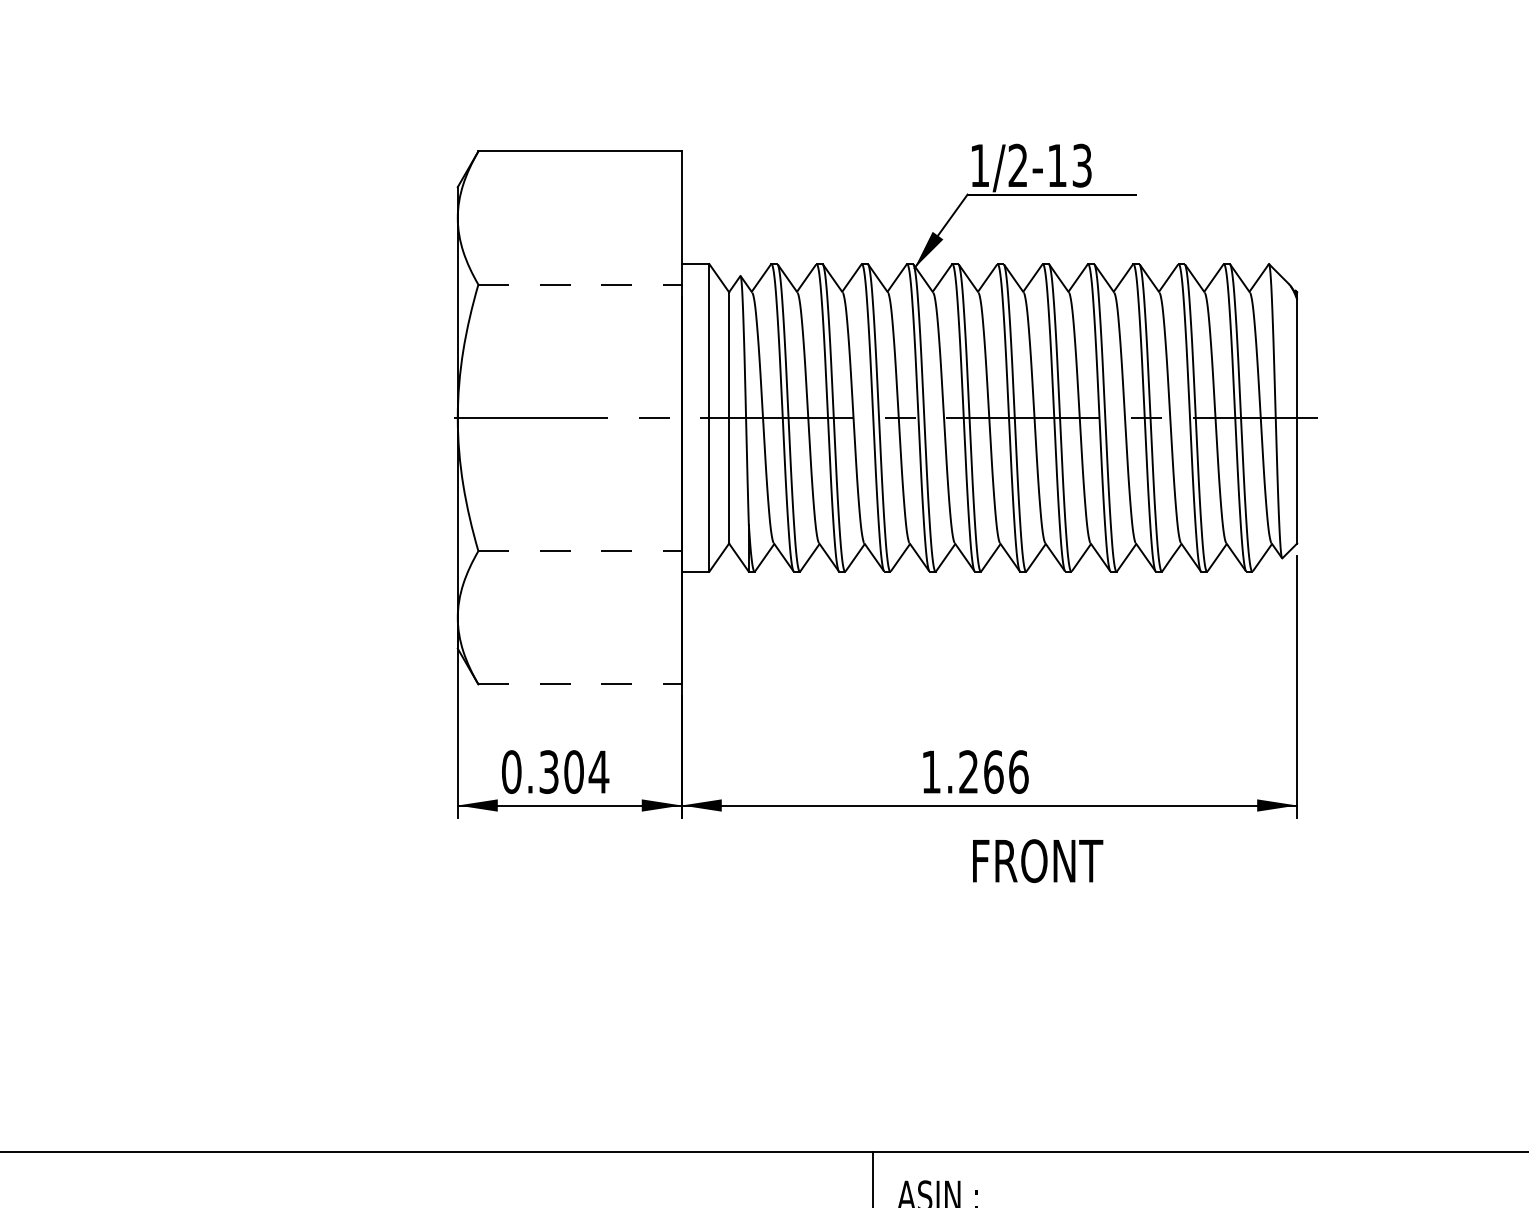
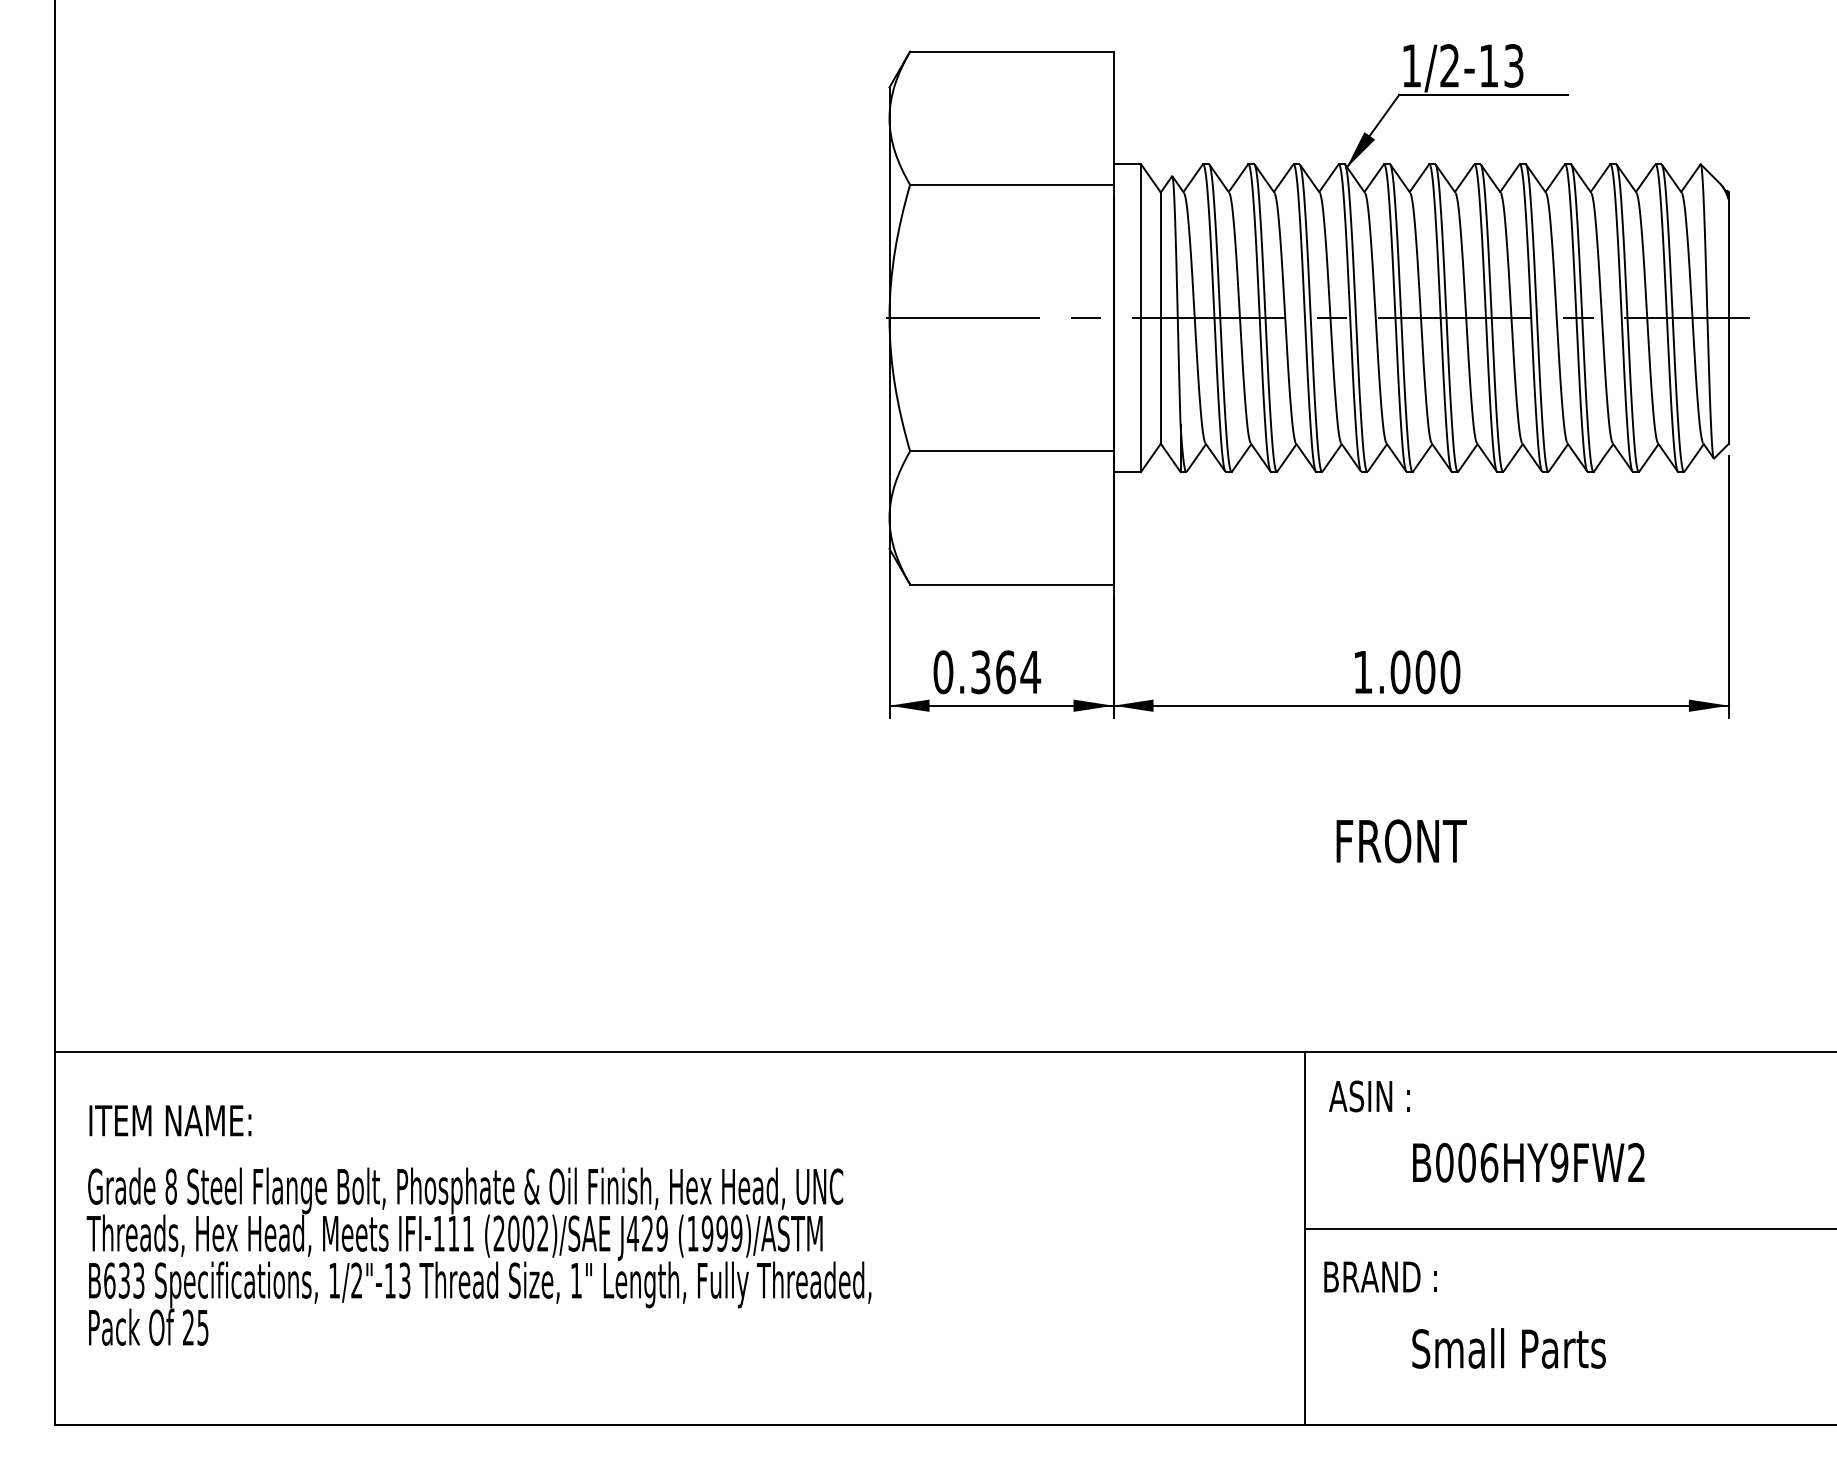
line: (579, 284) -> (1011, 184), dashed -> solid
line: (579, 551) -> (1011, 451), dashed -> solid
line: (579, 684) -> (1011, 584), dashed -> solid
text: (573, 772) -> (1005, 672), 0.304 -> 0.364
text: (993, 772) -> (1425, 672), 1.266 -> 1.000
text: (1037, 861) -> (1401, 841), moved

